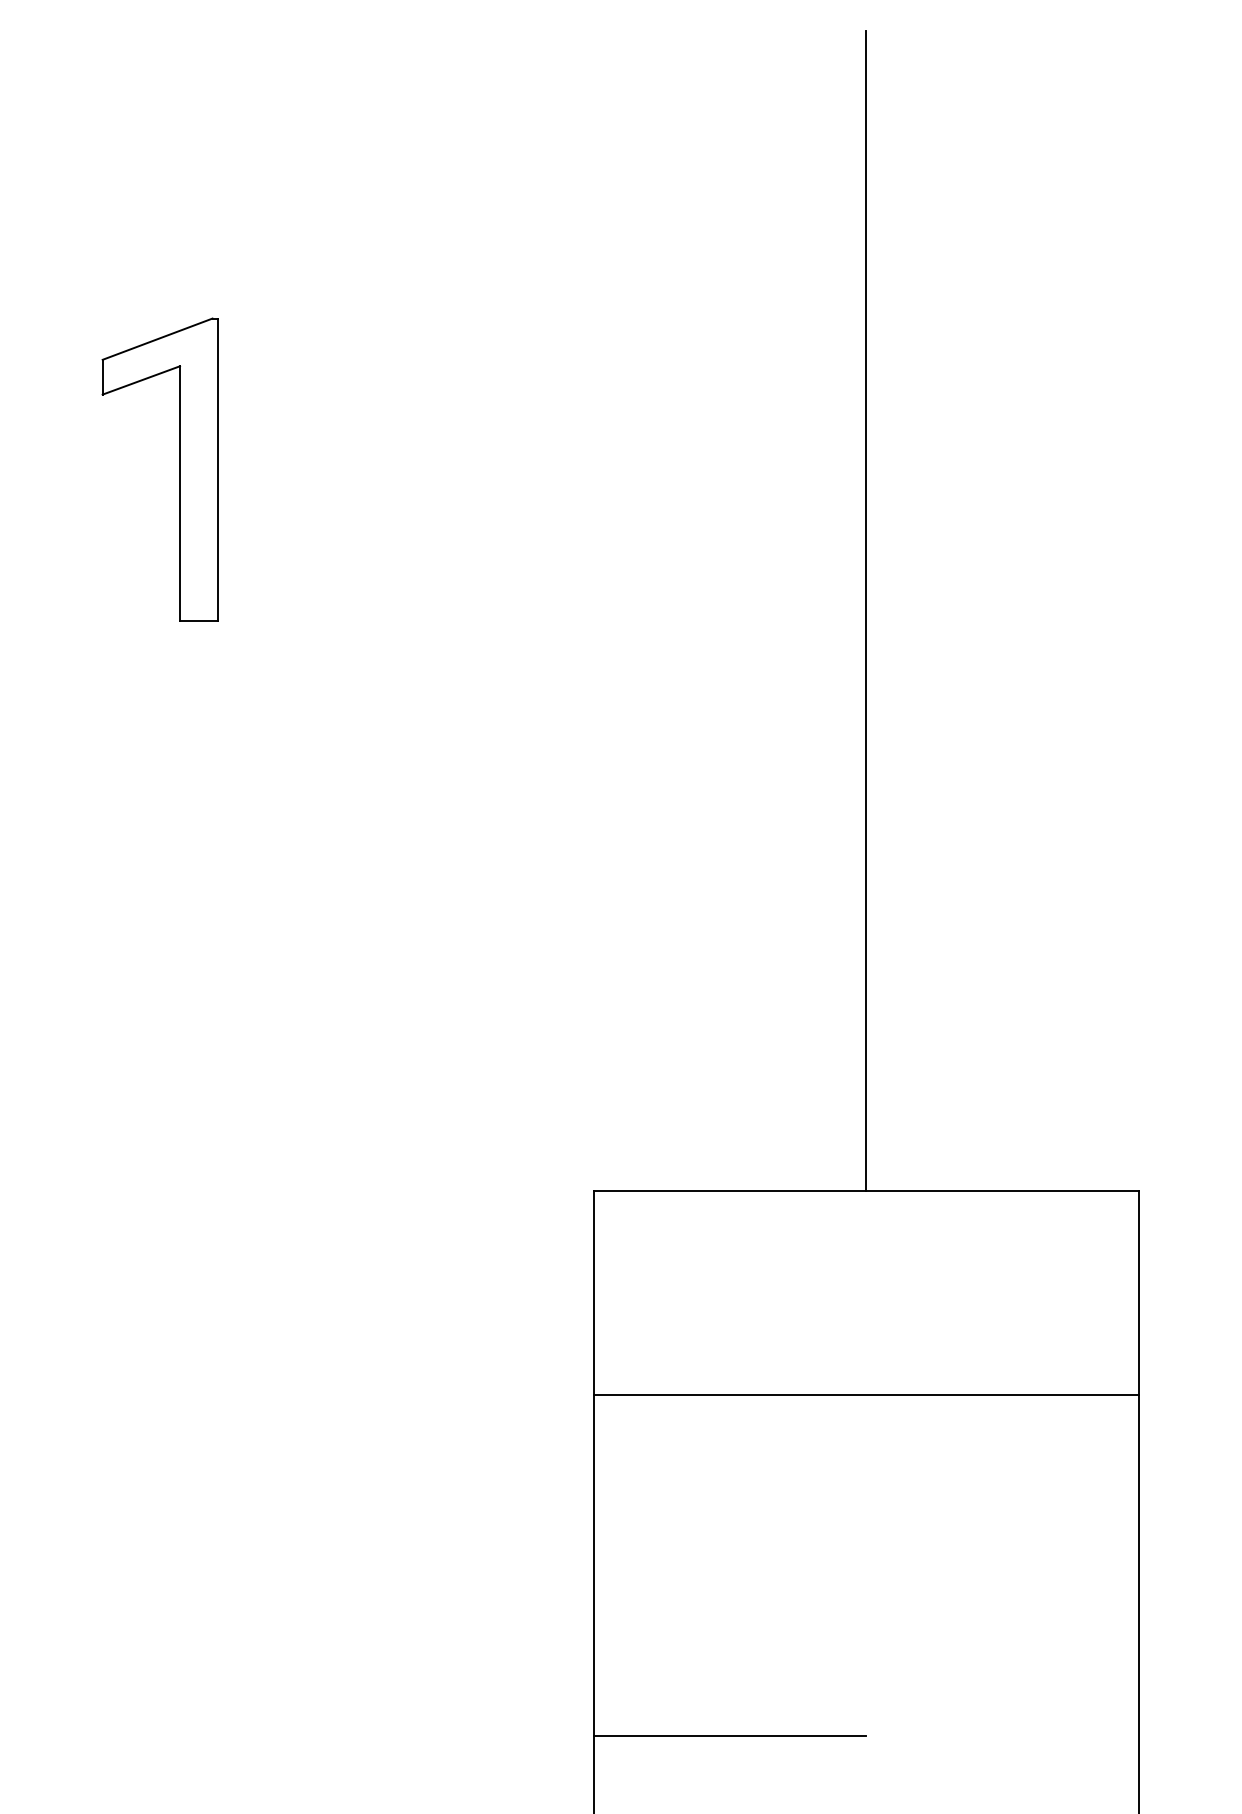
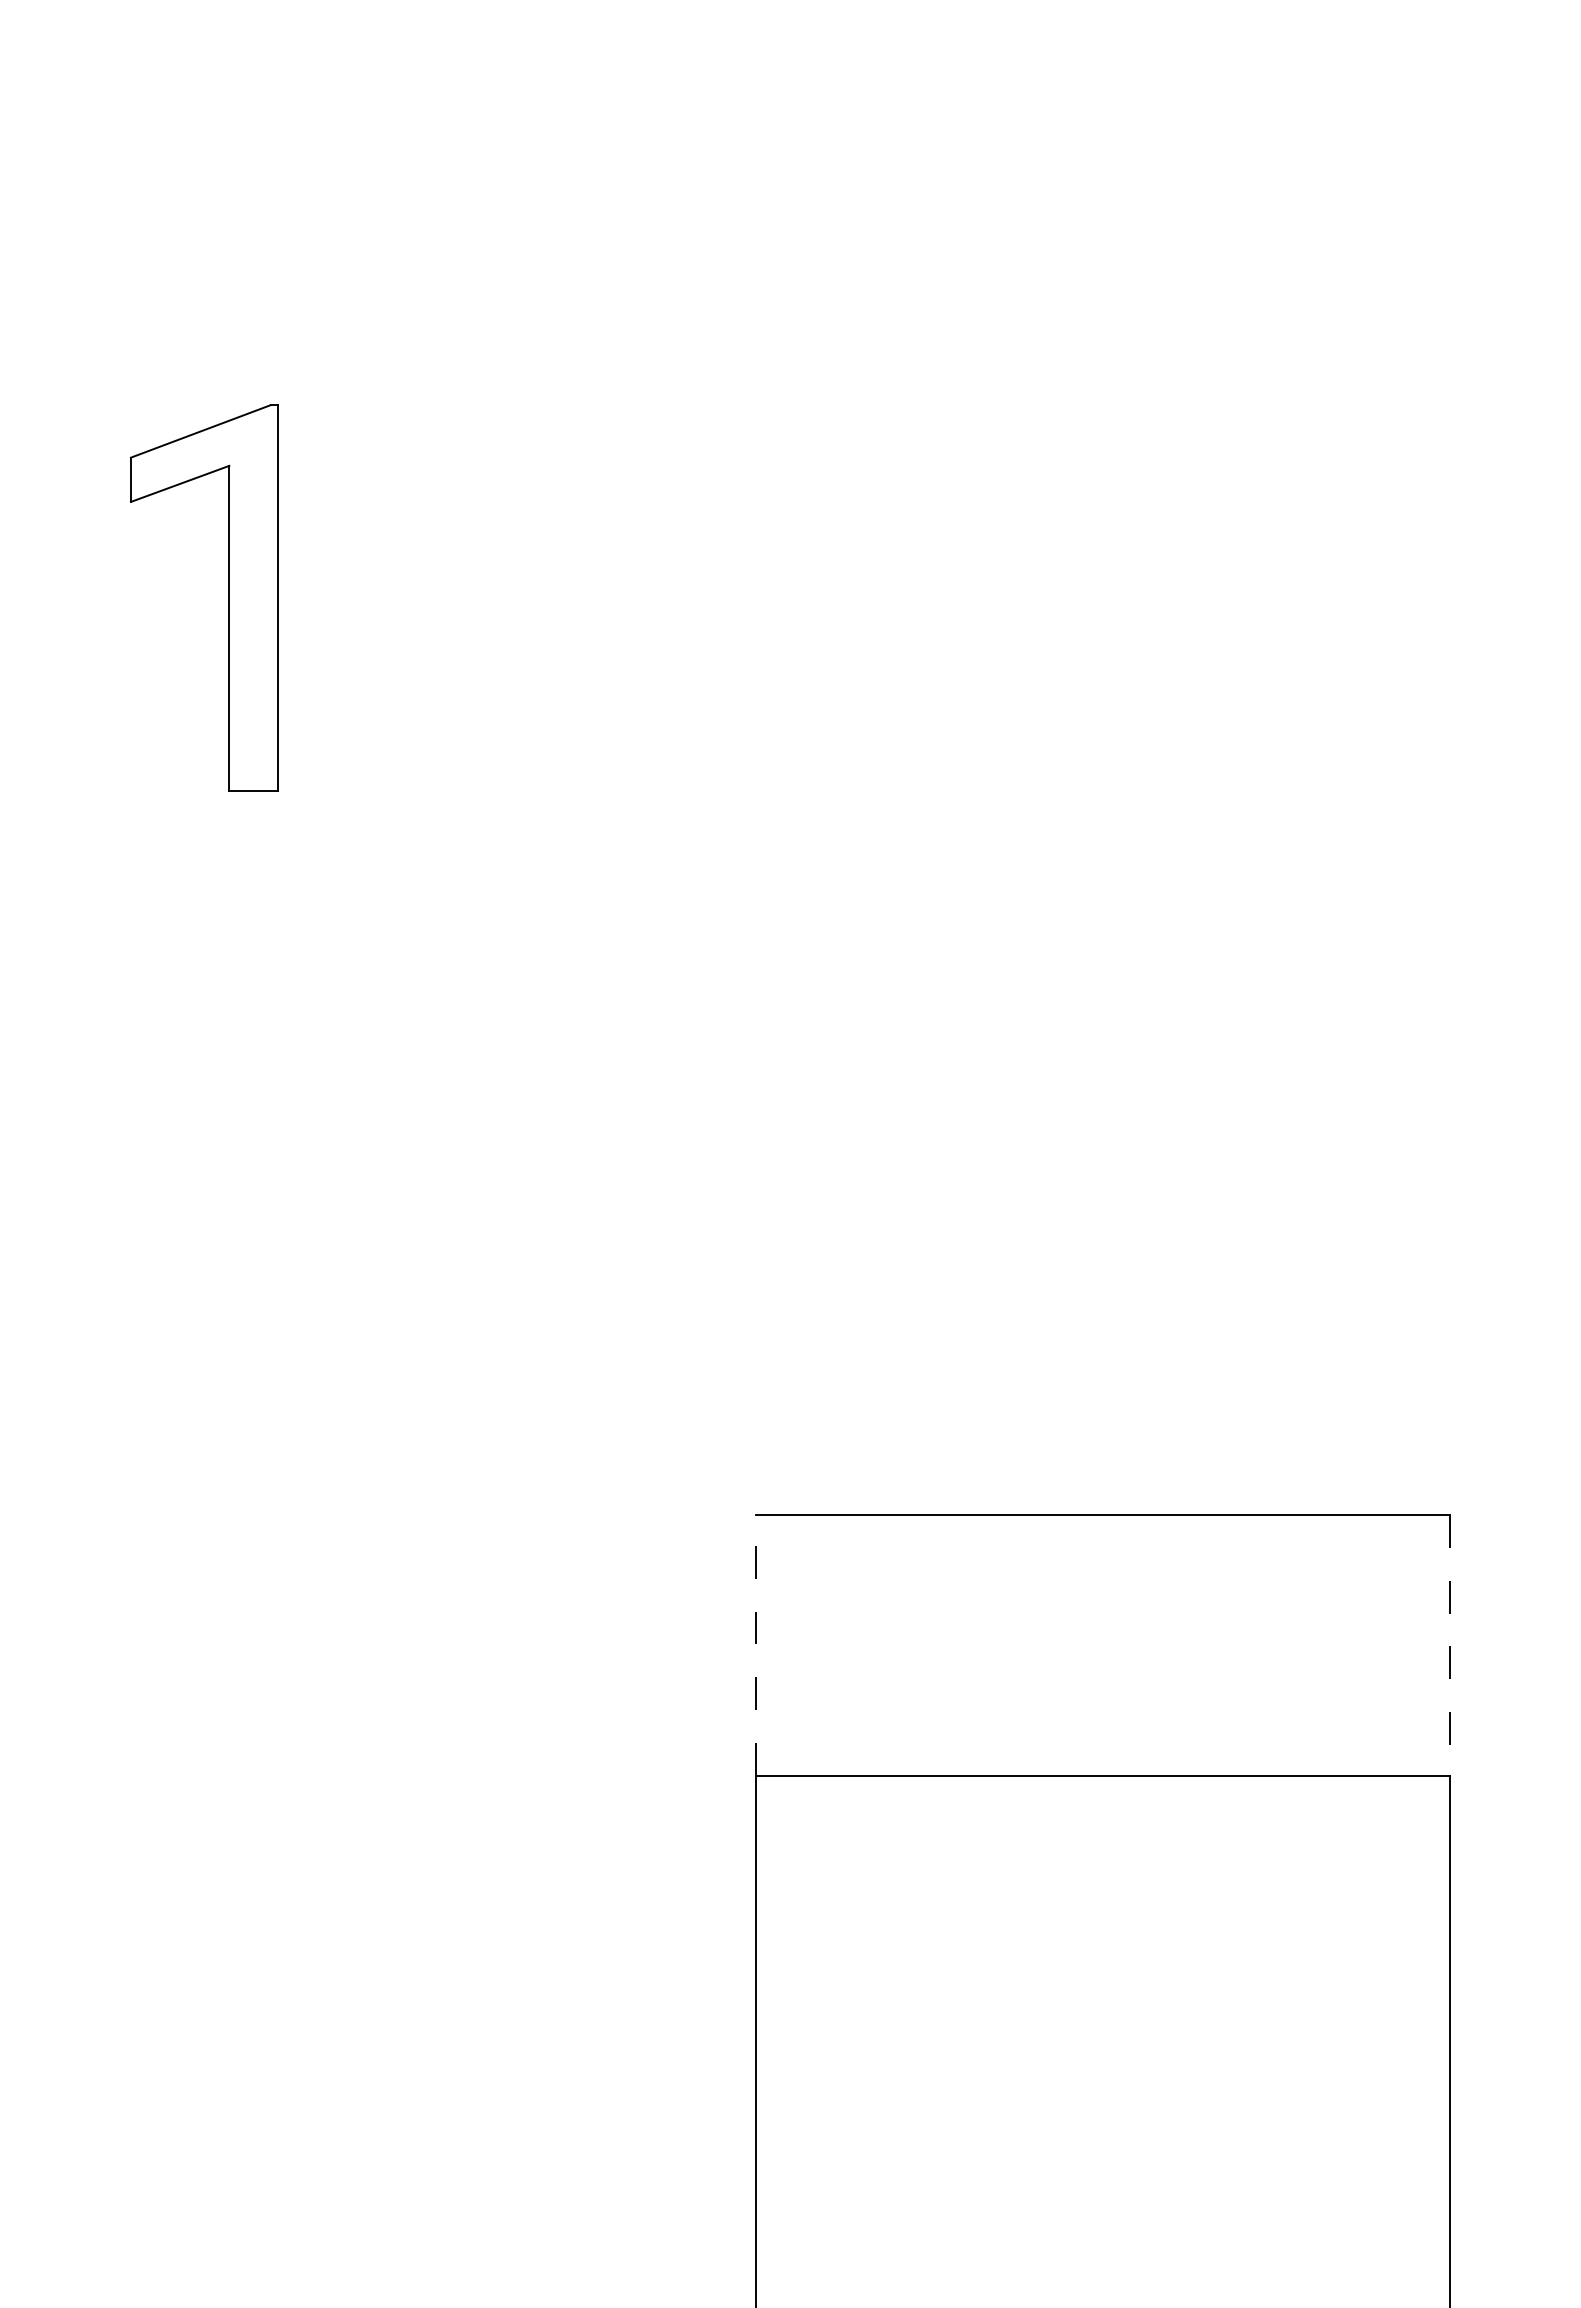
line: (866, 611) -> (1102, 777), removed
line: (593, 1292) -> (755, 1644), solid -> dashed
line: (1139, 1293) -> (1450, 1645), solid -> dashed
line: (729, 1736) -> (928, 2209), removed

